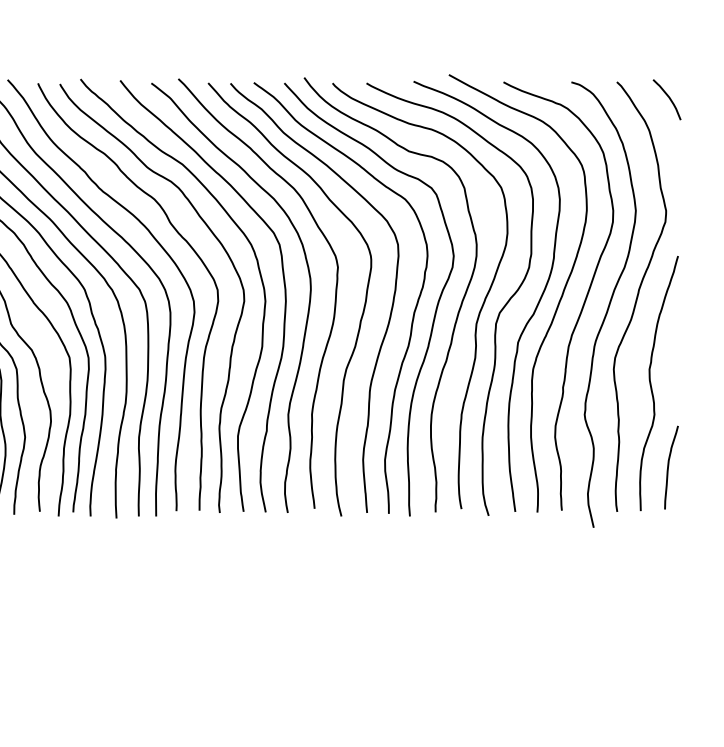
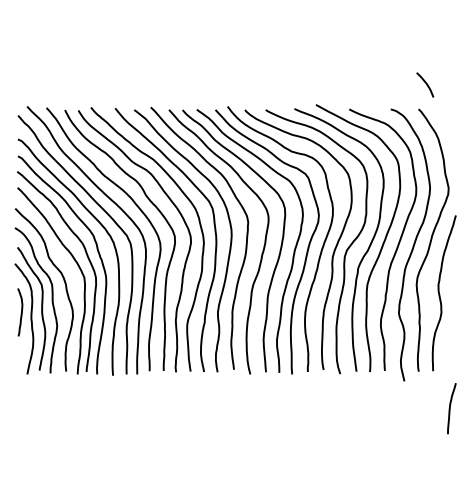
curve: (667, 97) -> (425, 83), moved
curve: (669, 467) -> (450, 408), moved

